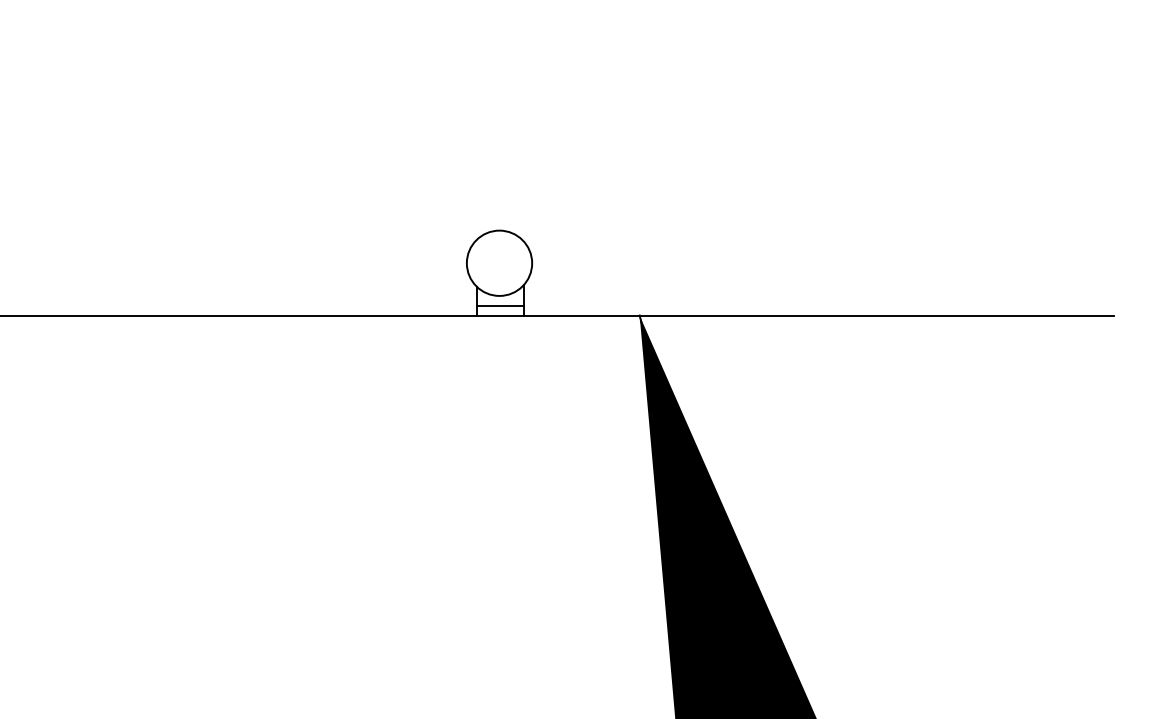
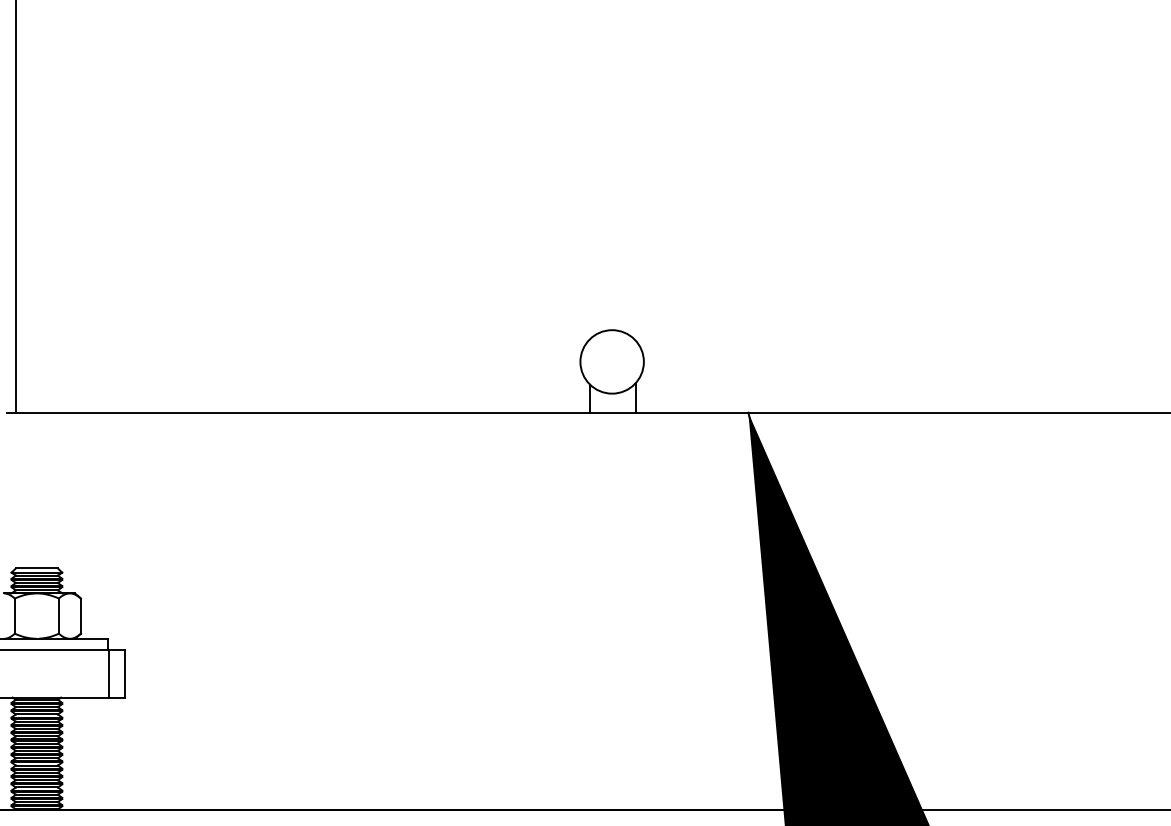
line: (499, 306) -> (612, 403), removed

